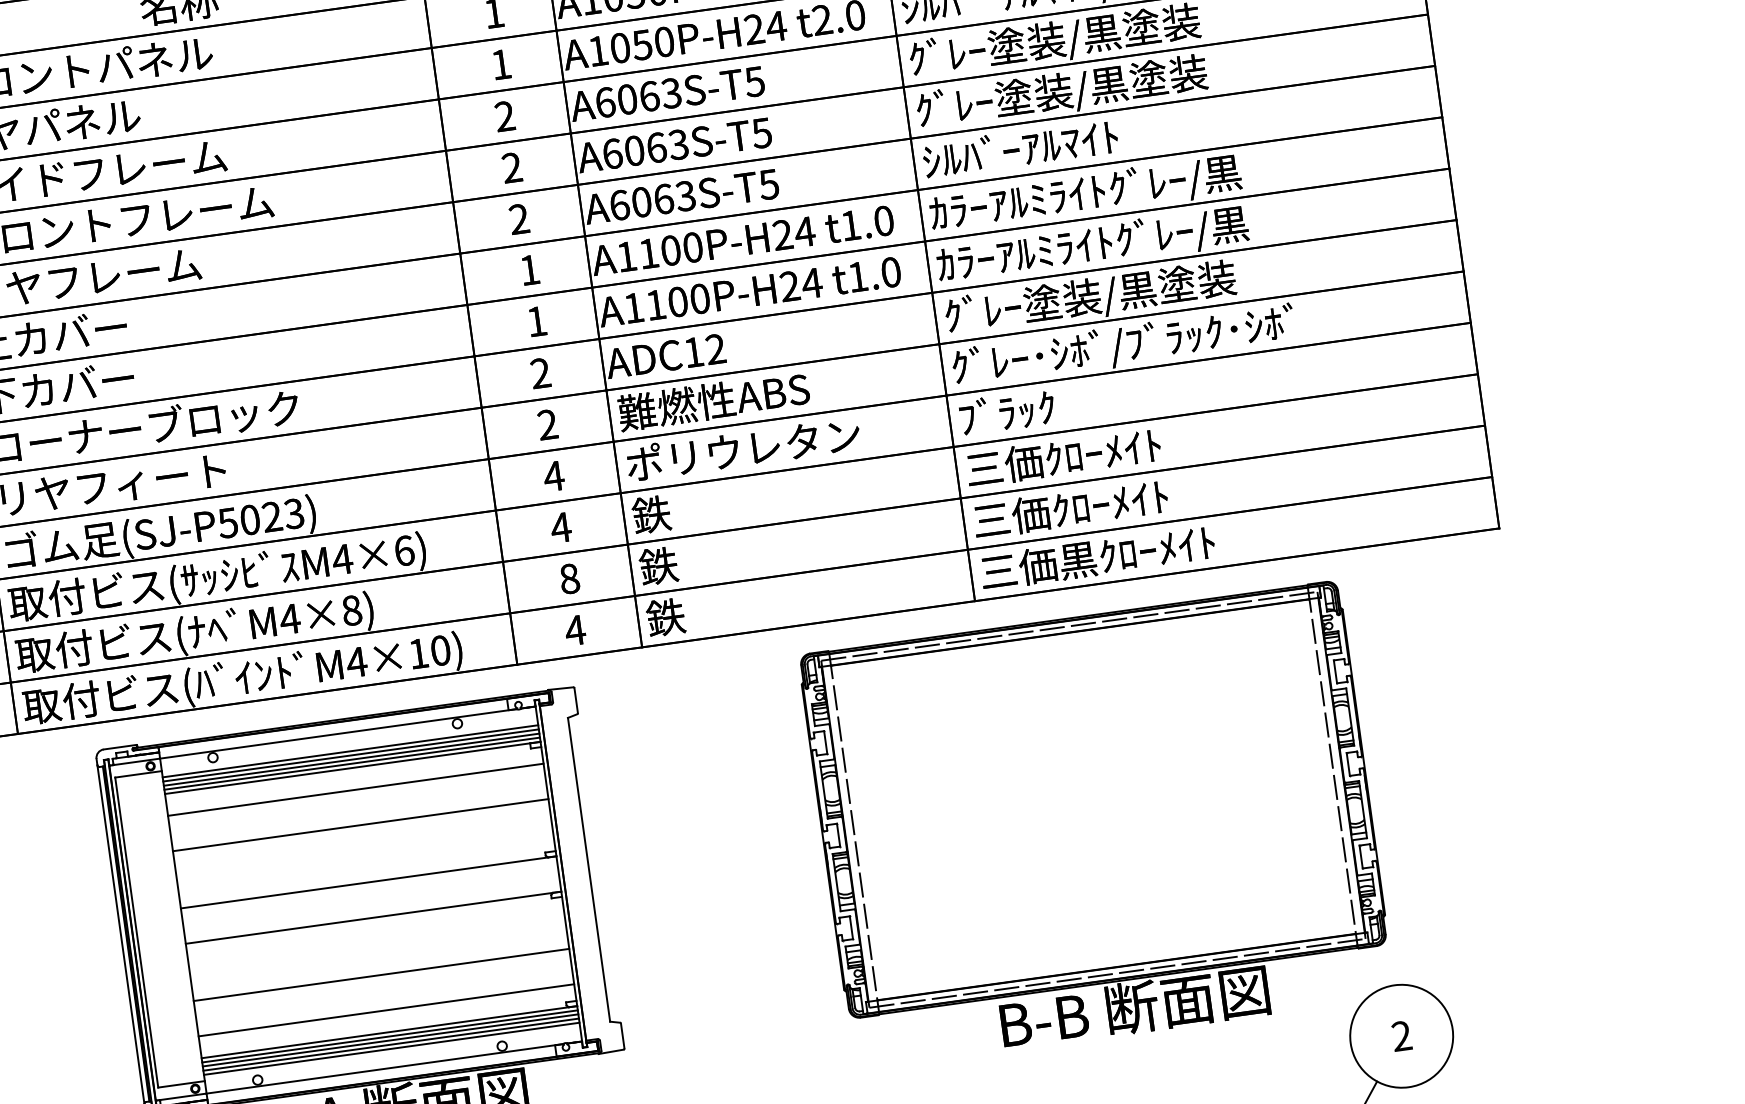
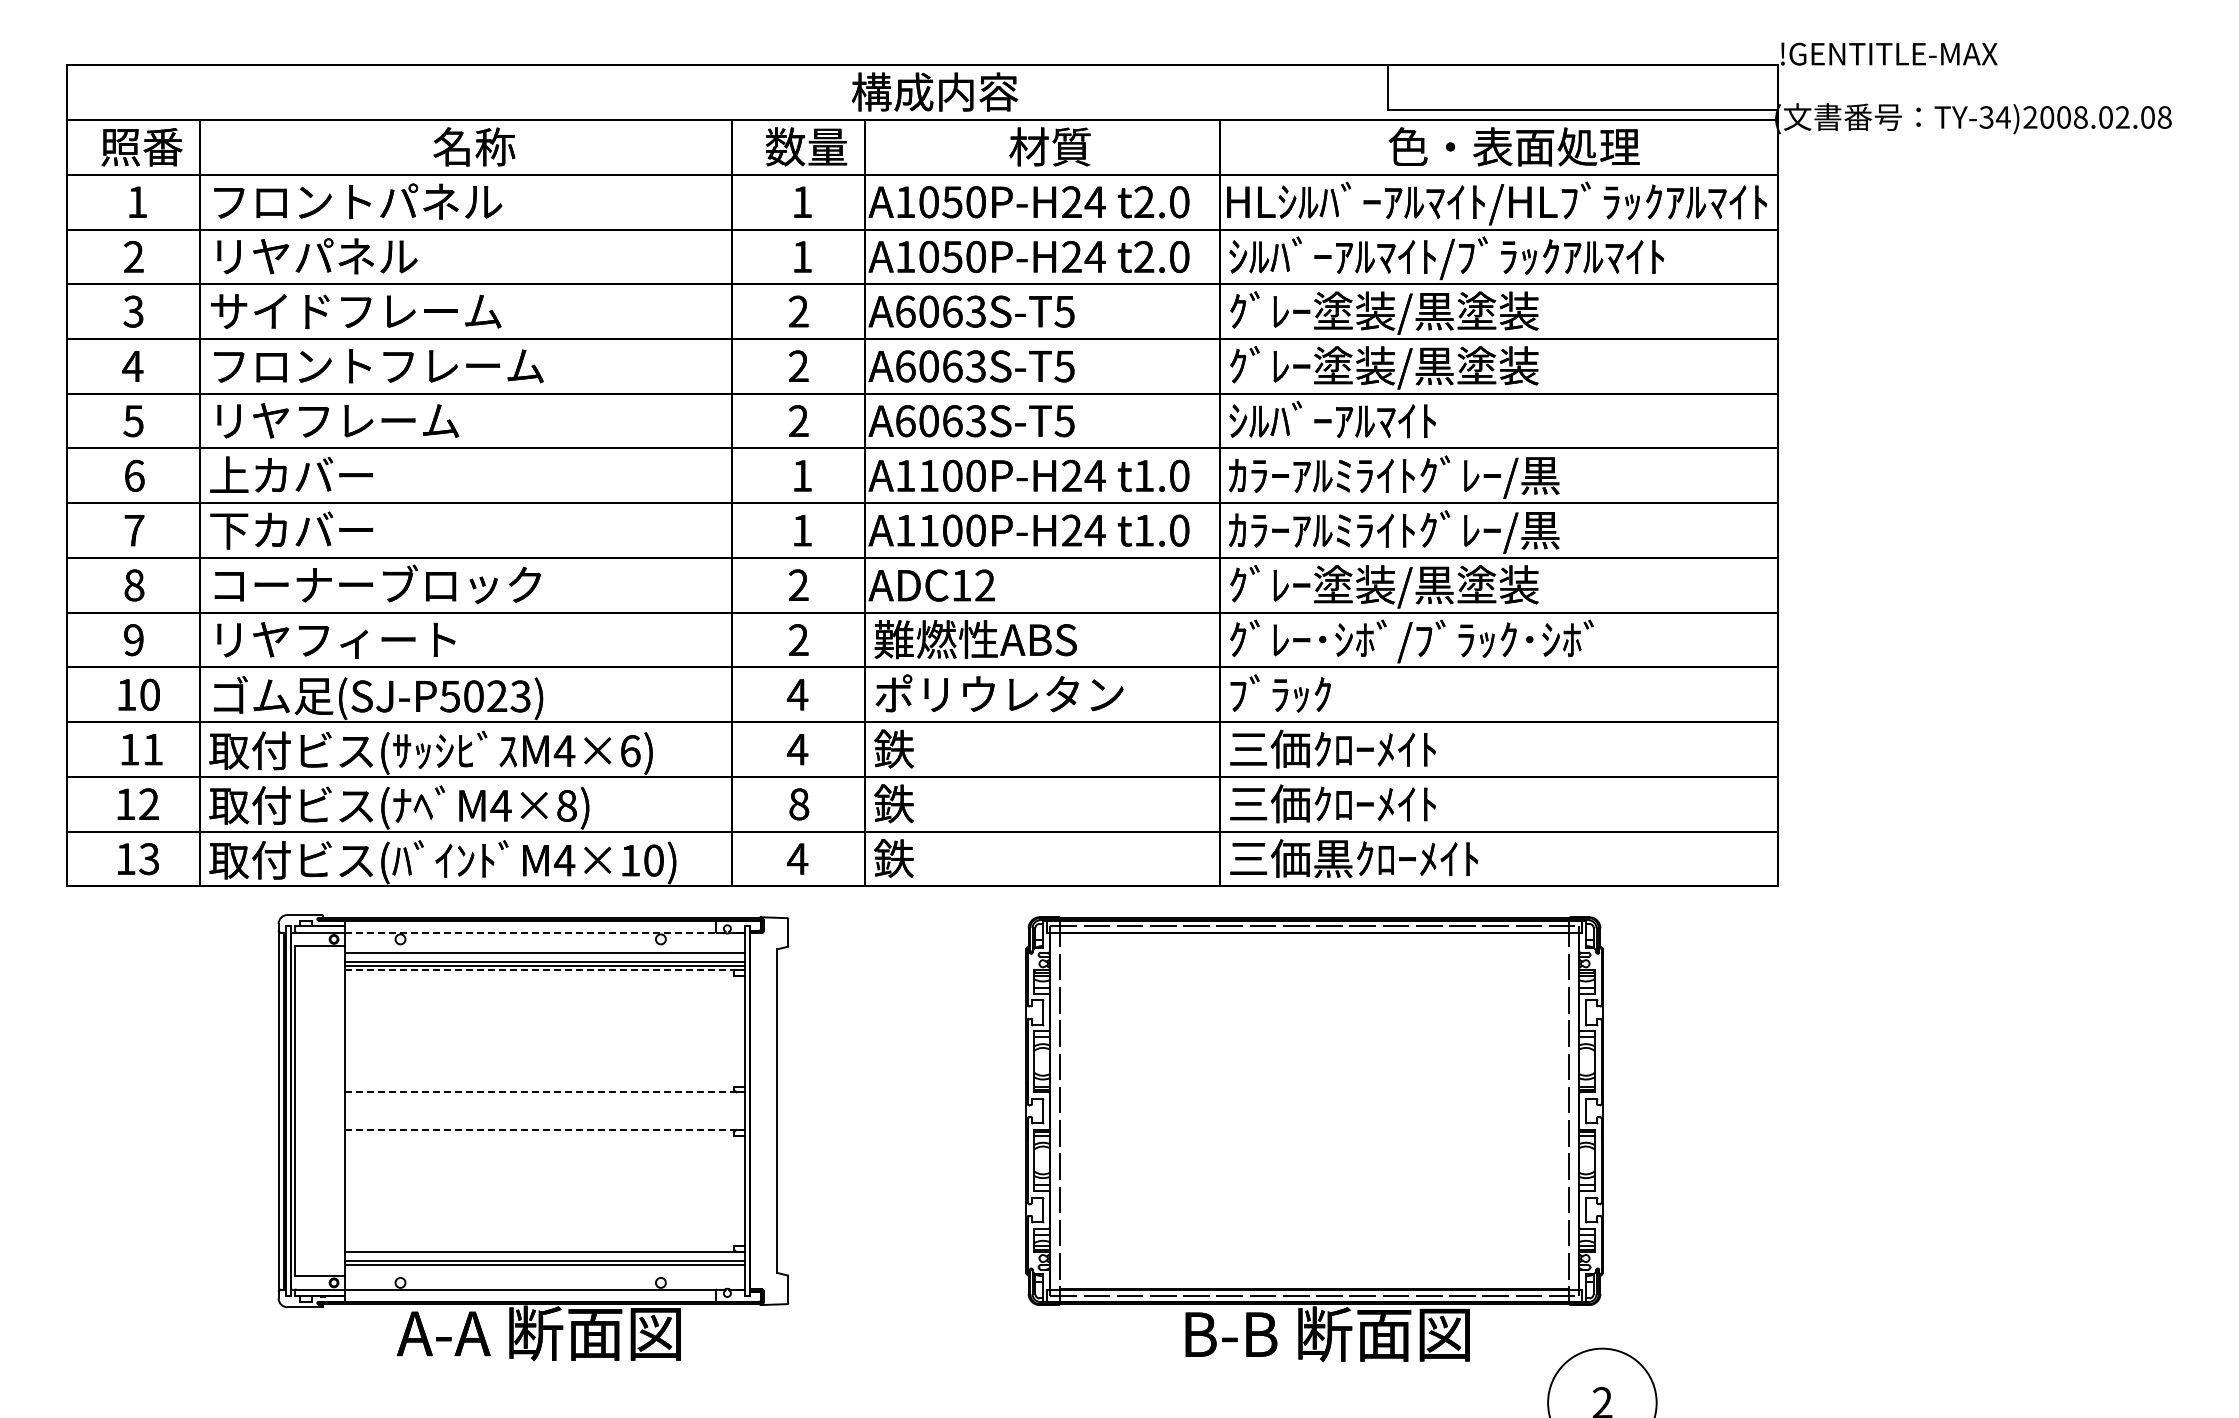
line: (337, 733) -> (534, 932), solid -> dashed
line: (351, 755) -> (545, 957), removed
line: (353, 767) -> (545, 970), solid -> dashed
line: (356, 789) -> (545, 993), removed
line: (361, 825) -> (545, 1031), removed
line: (369, 882) -> (545, 1092), solid -> dashed
line: (373, 917) -> (545, 1129), solid -> dashed
line: (381, 974) -> (545, 1190), removed
line: (386, 1010) -> (545, 1228), removed
line: (390, 1036) -> (545, 1256), removed
line: (392, 1048) -> (545, 1269), removed

